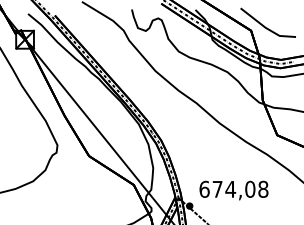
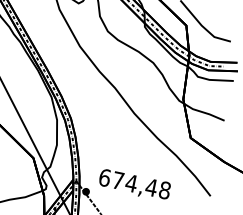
text: (249, 188) -> (150, 186), 674,08 -> 674,48

